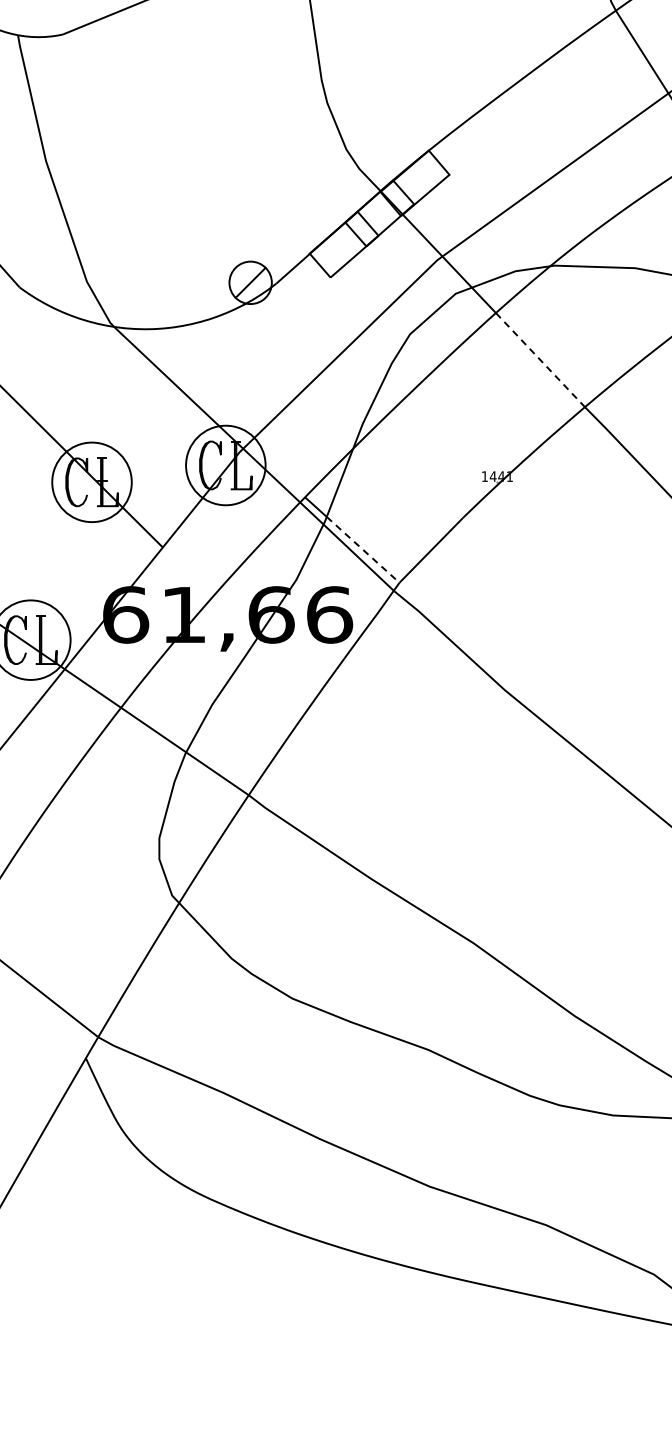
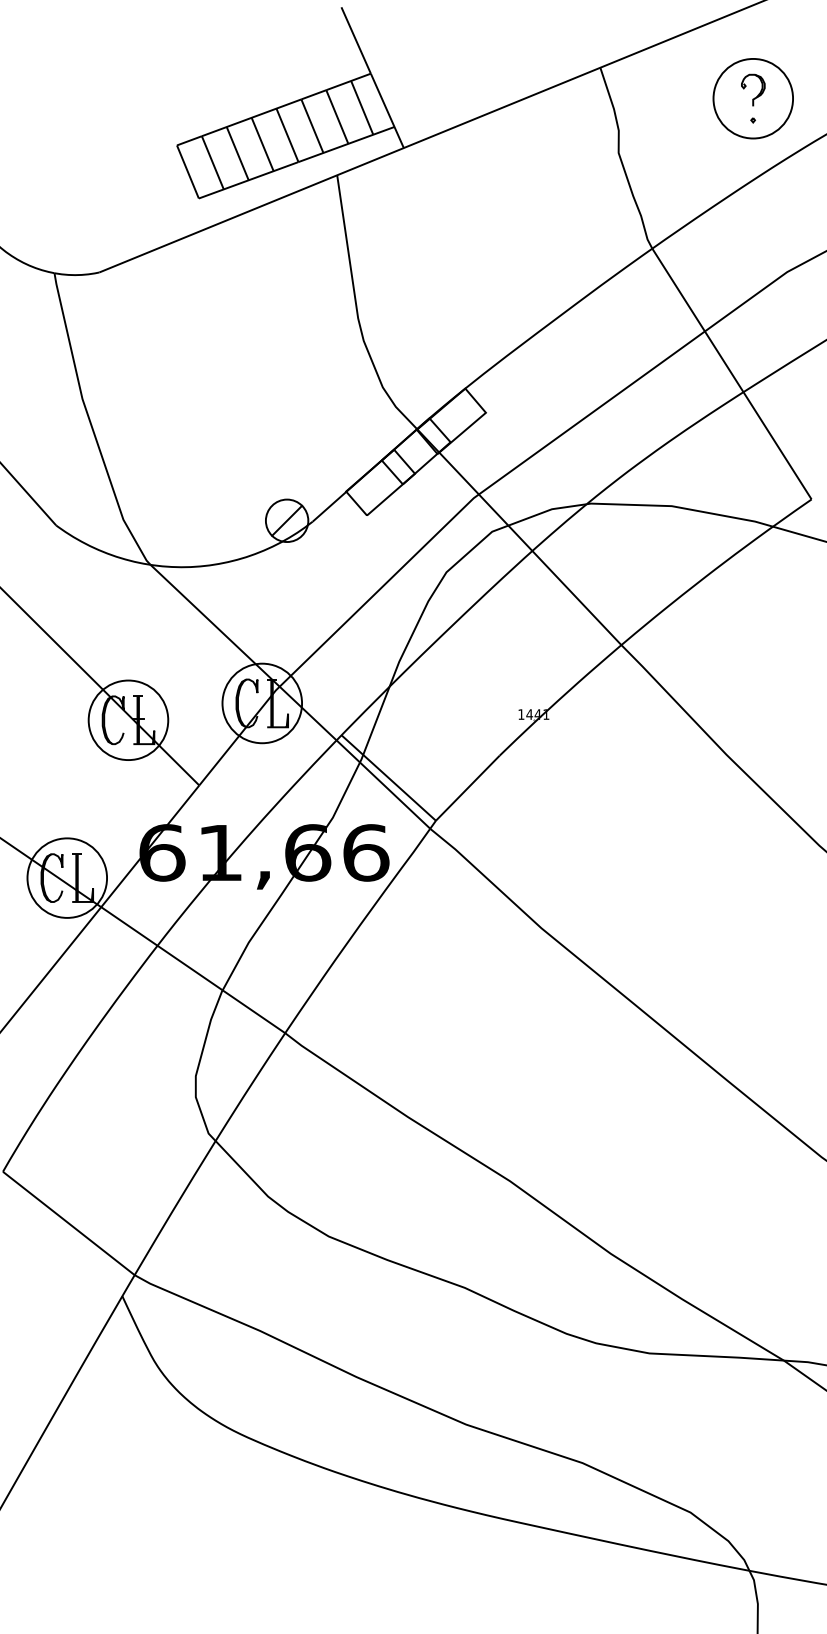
line: (541, 360) -> (577, 598), dashed -> solid
line: (363, 550) -> (399, 788), dashed -> solid

